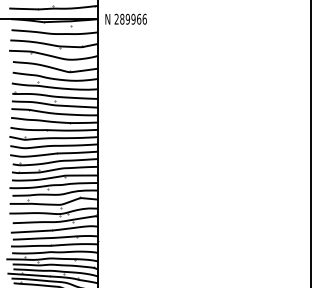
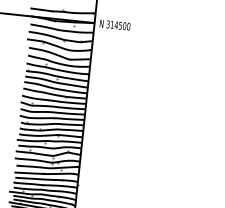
text: (130, 18) -> (118, 24), 289966 -> 314500

